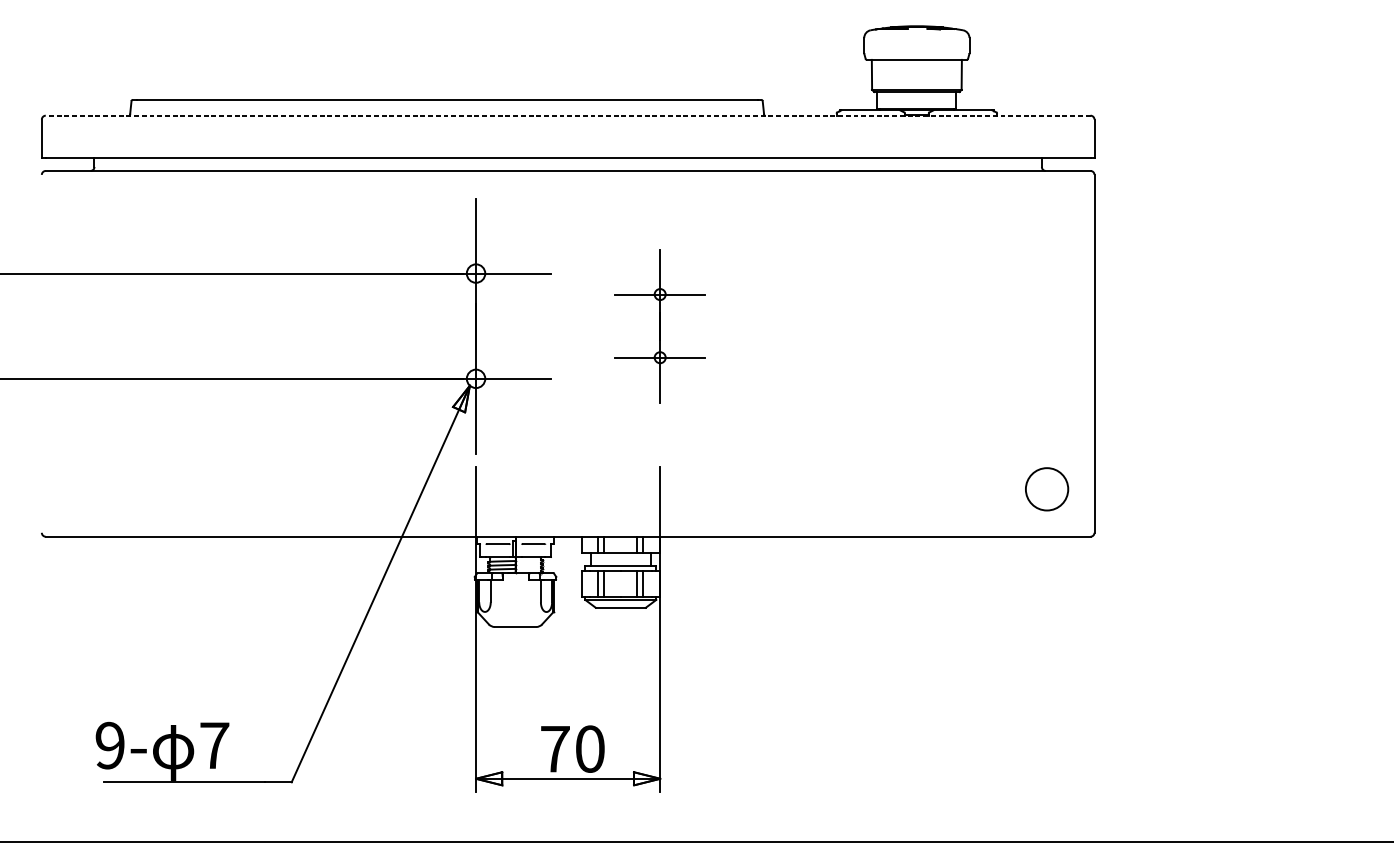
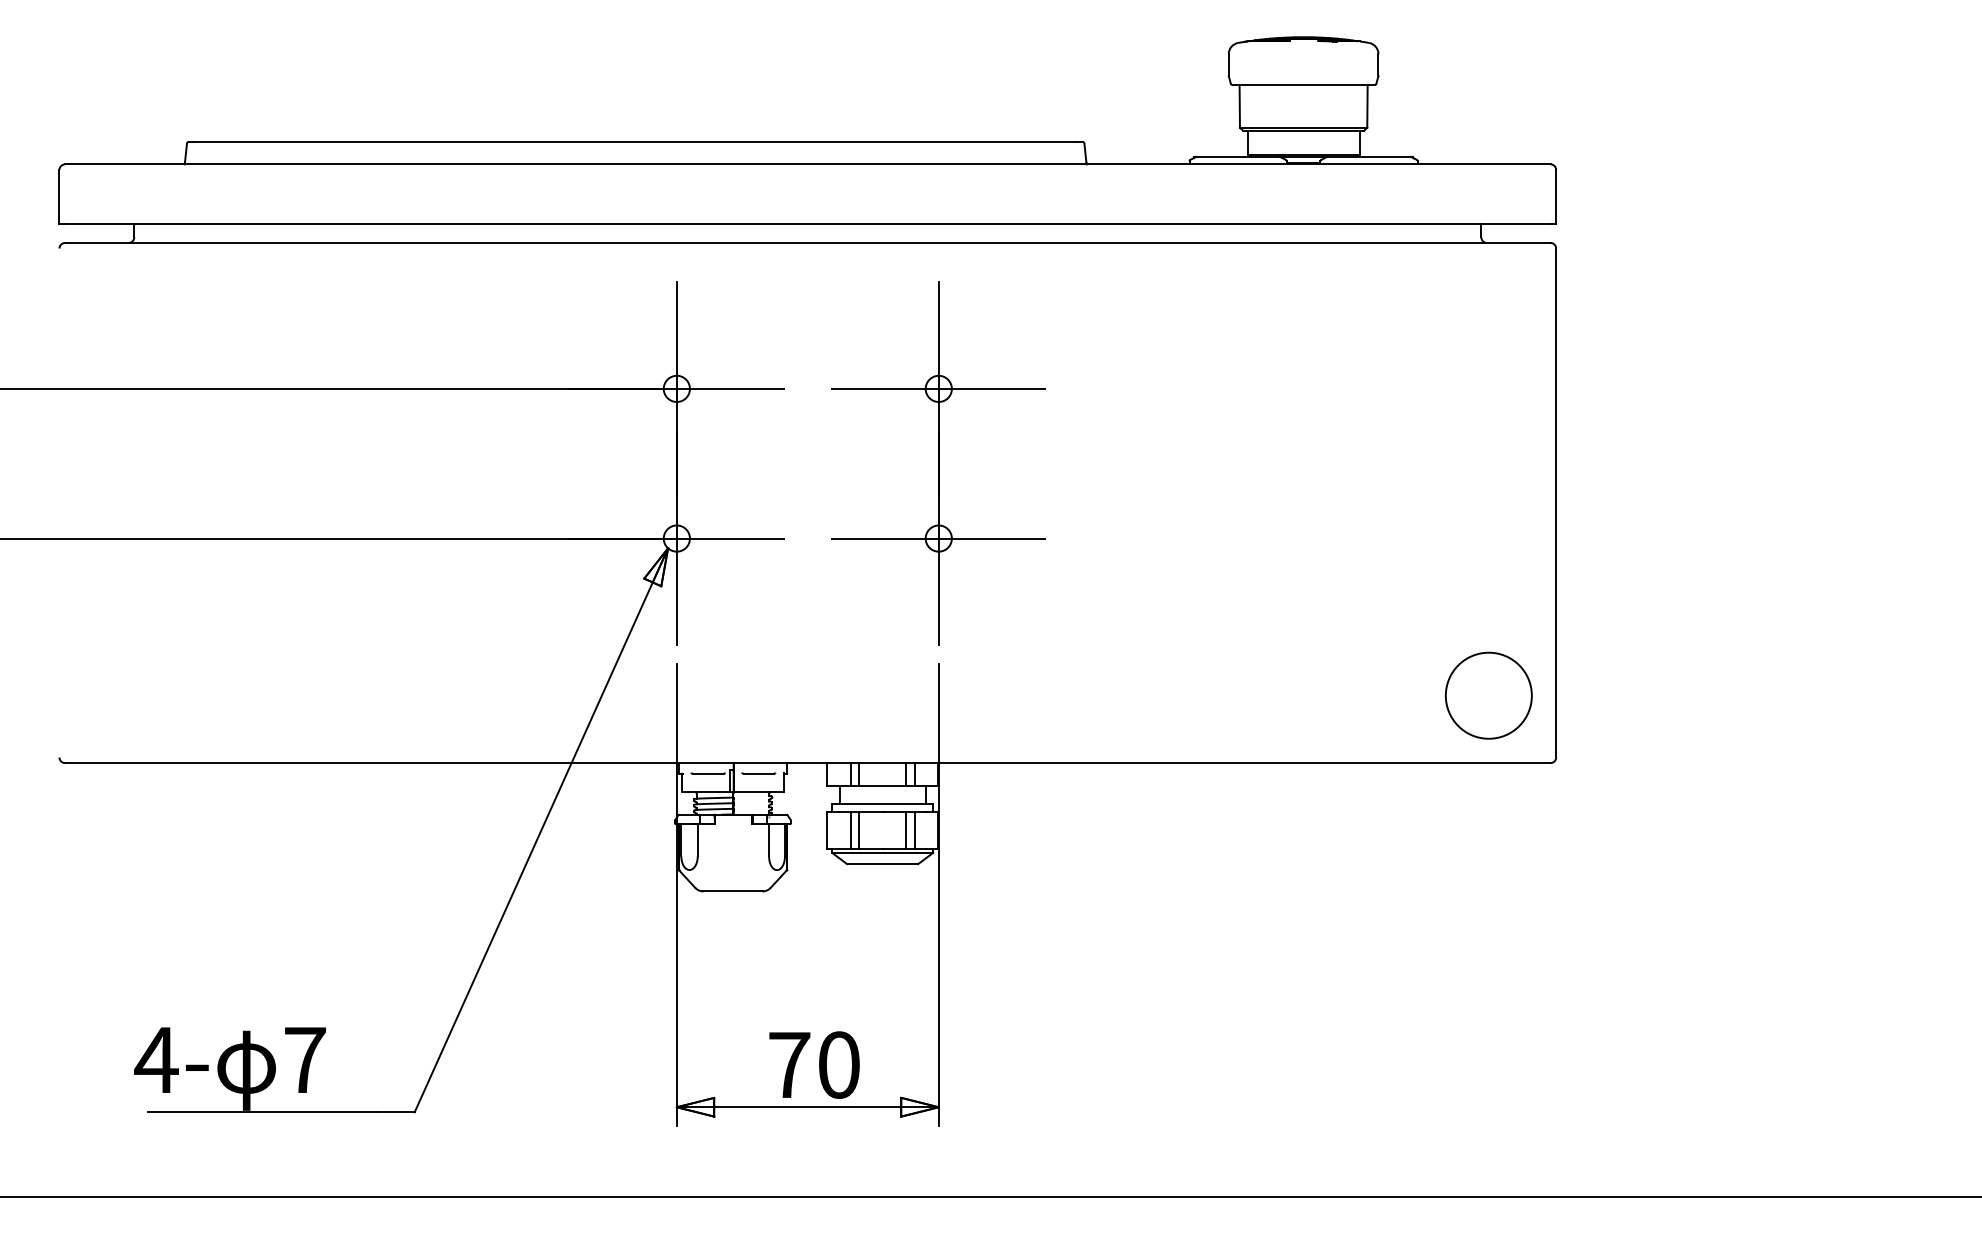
line: (567, 115) -> (807, 164), dashed -> solid
part: (660, 326) -> (938, 463), size x1.67
circle: (1046, 489) -> (1488, 695), size x1.43
text: (110, 745) -> (156, 1059), 9- -> 4-

